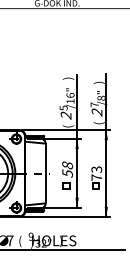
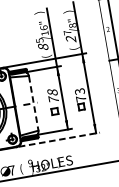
text: (66, 115) -> (43, 46), 2 -> 8
text: (67, 172) -> (53, 98), 58 -> 78
line: (45, 173) -> (33, 103), solid -> dashed
line: (66, 216) -> (59, 139), solid -> dashed

